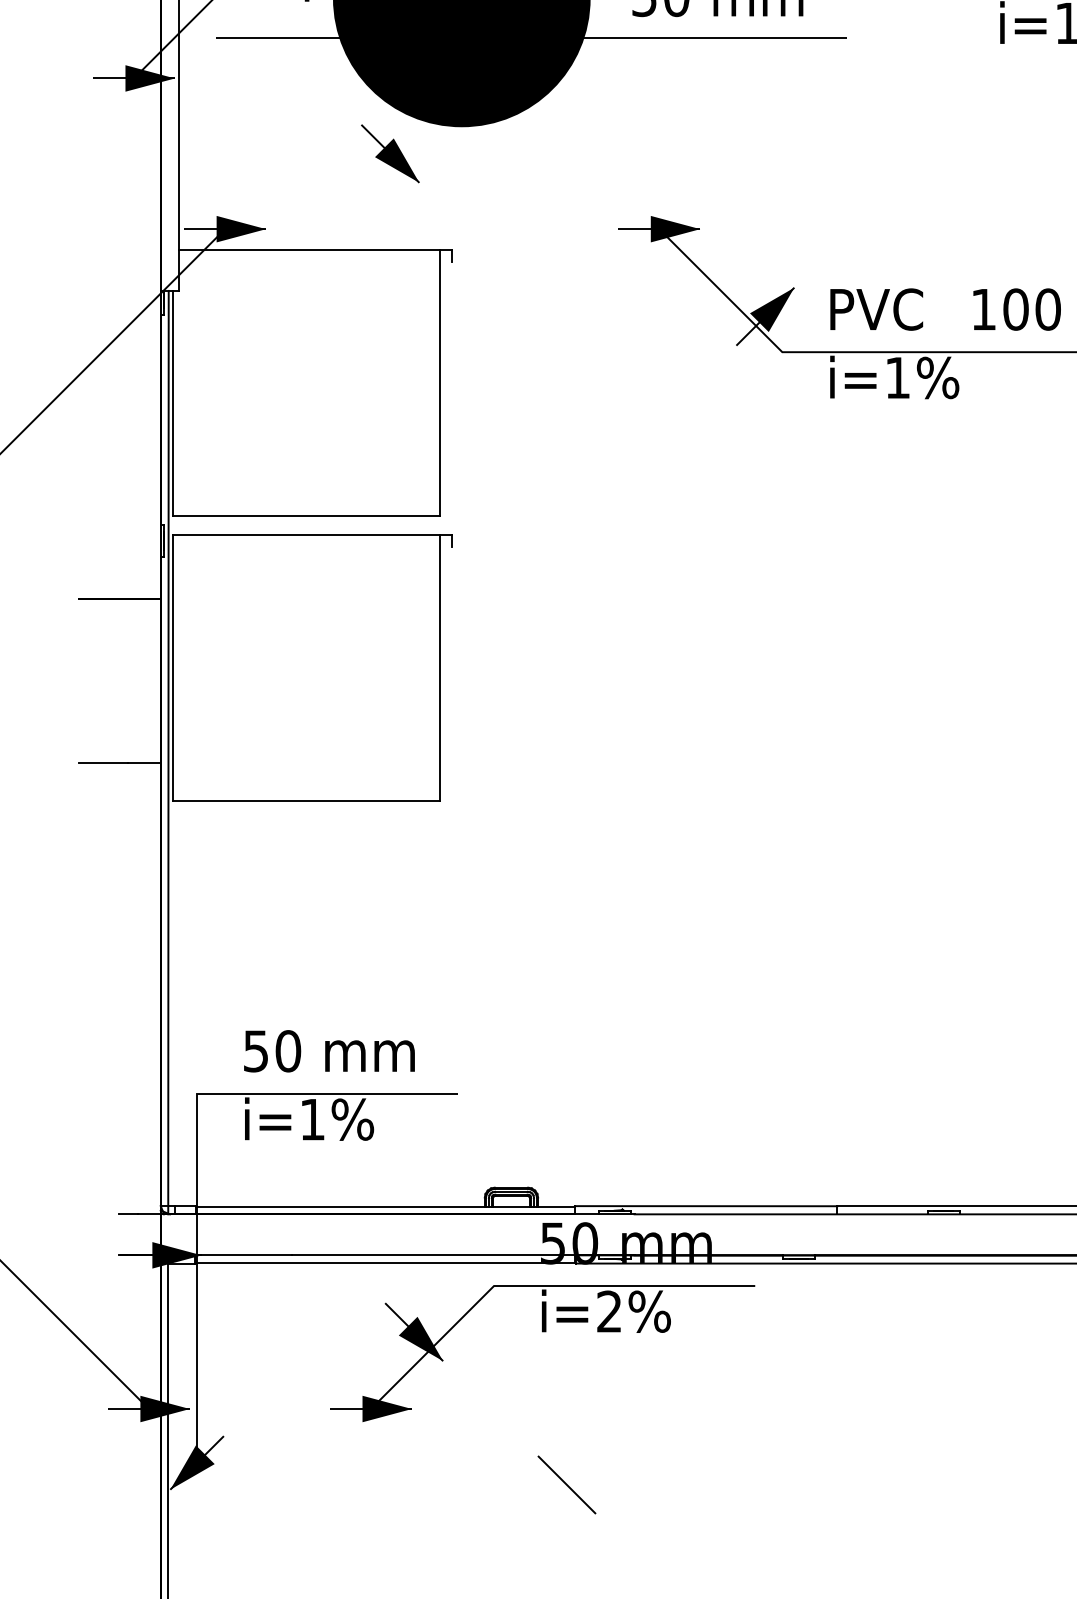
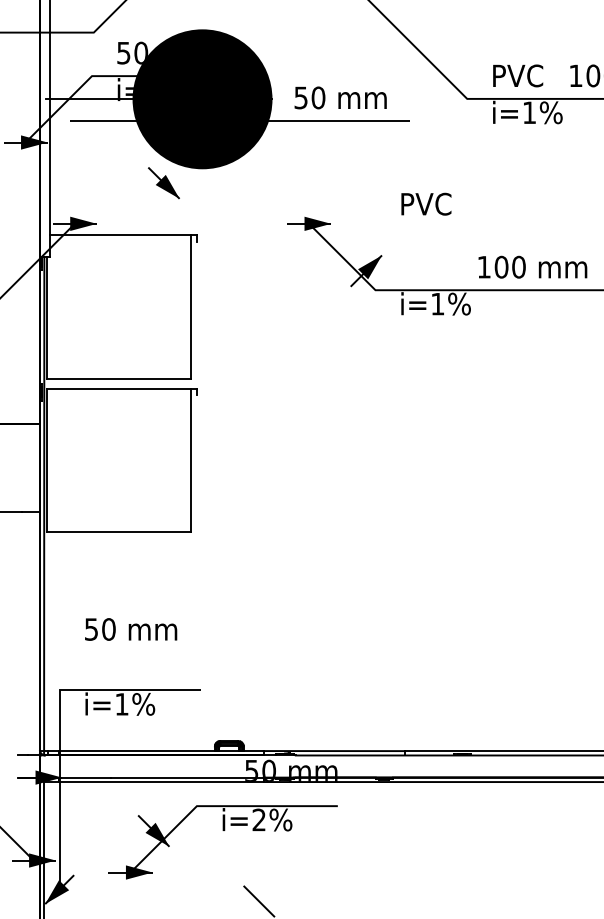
text: (876, 308) -> (426, 203), moved
text: (330, 1051) -> (131, 629), moved
part: (541, 1331) -> (222, 830), moved

